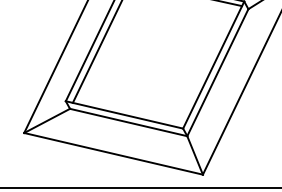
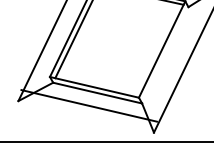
line: (218, 72) -> (165, 55), removed
line: (112, 153) -> (88, 105), moved

